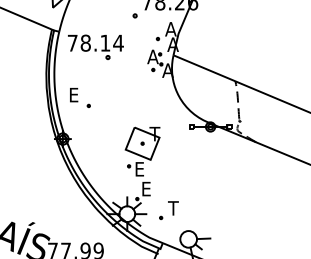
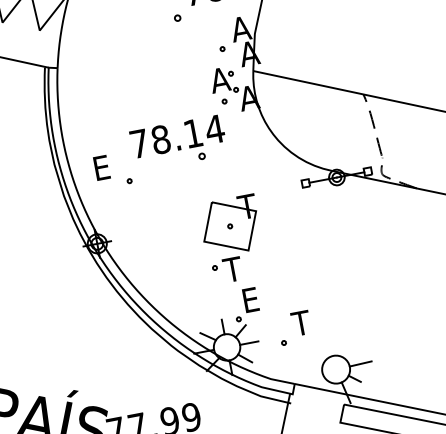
part: (95, 46) -> (178, 142), moved
text: (139, 169) -> (233, 269), E -> T

